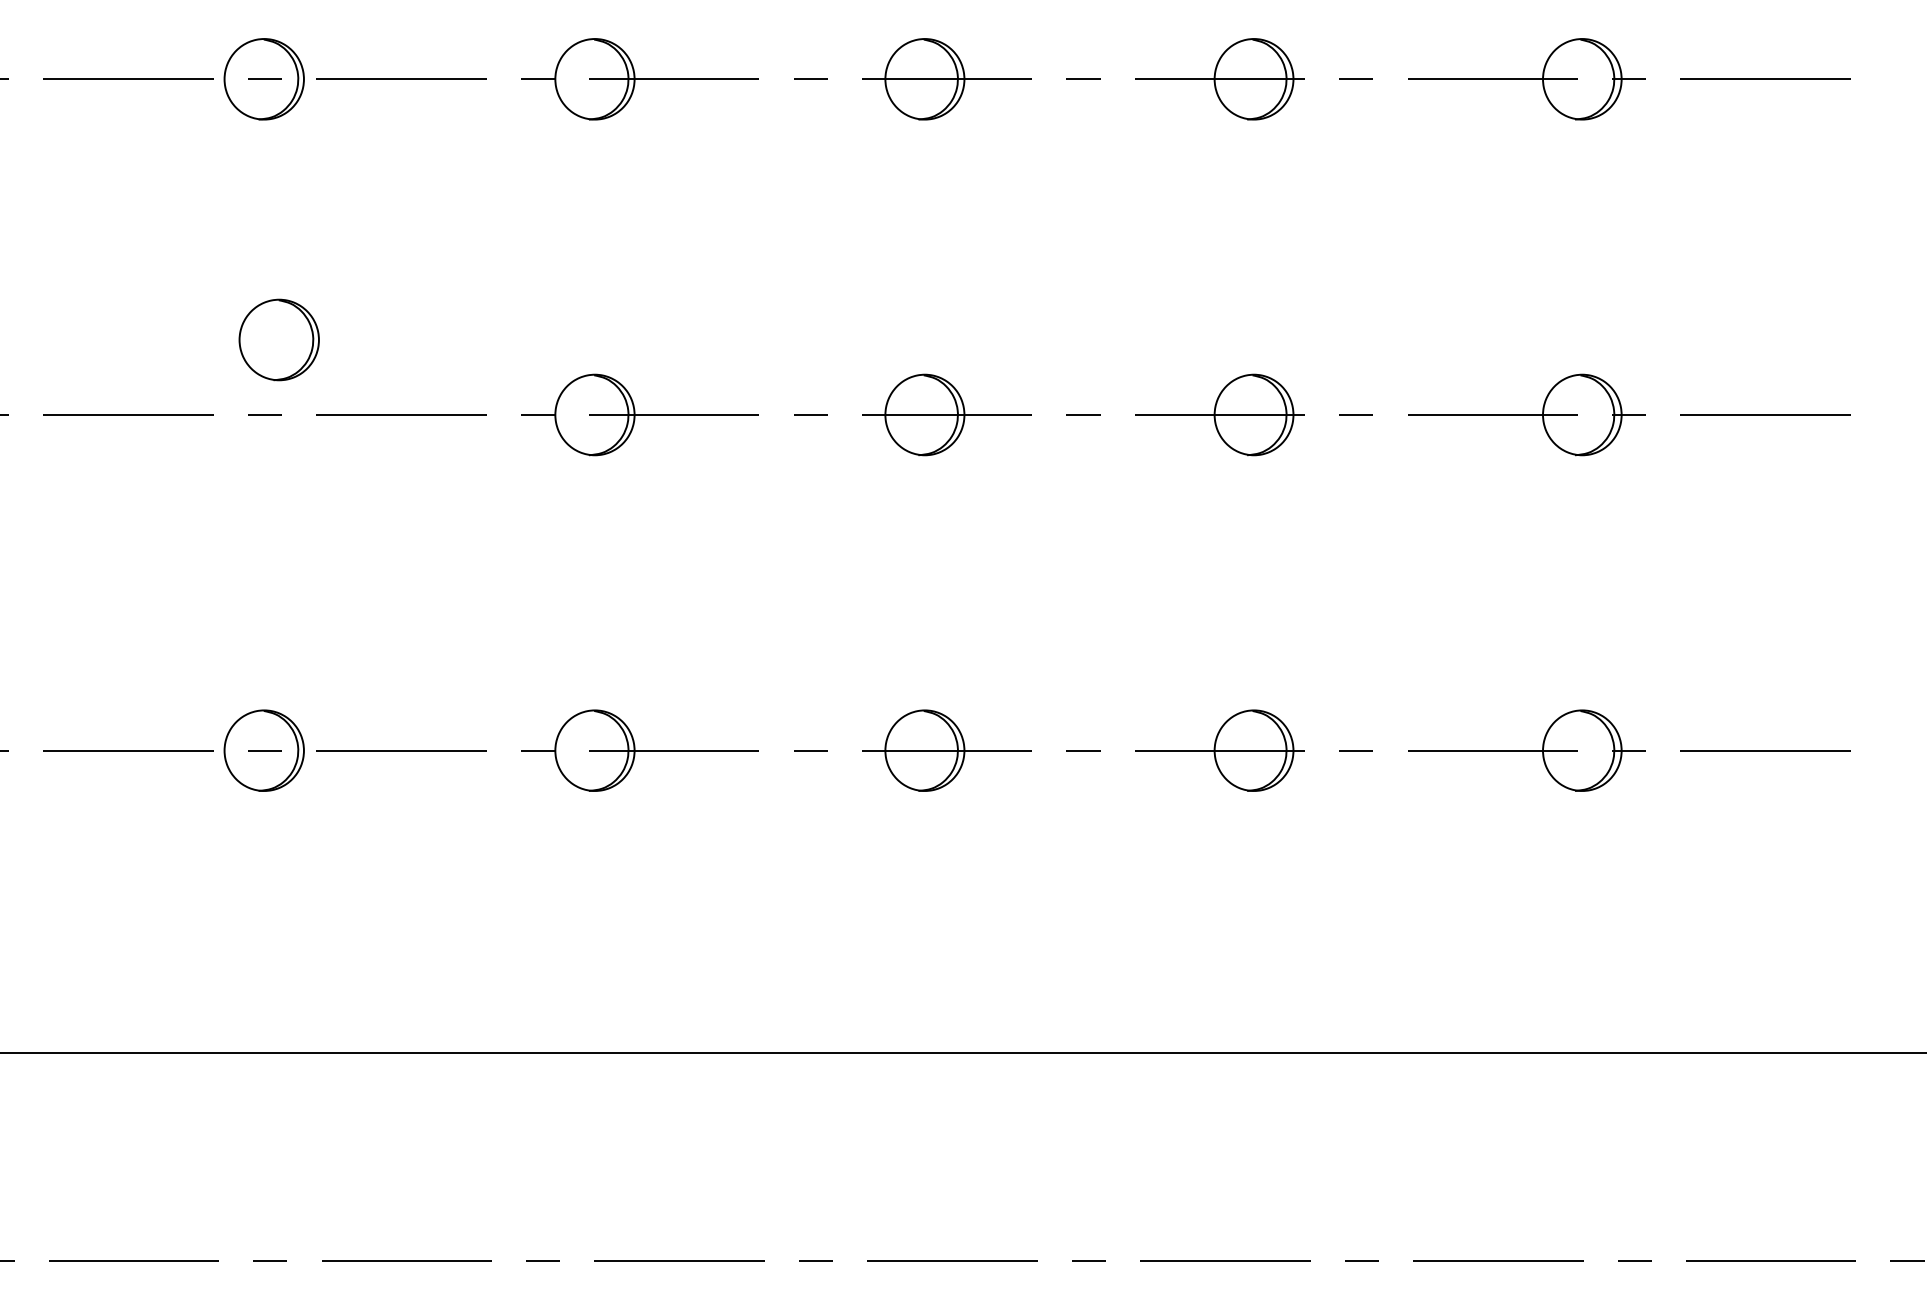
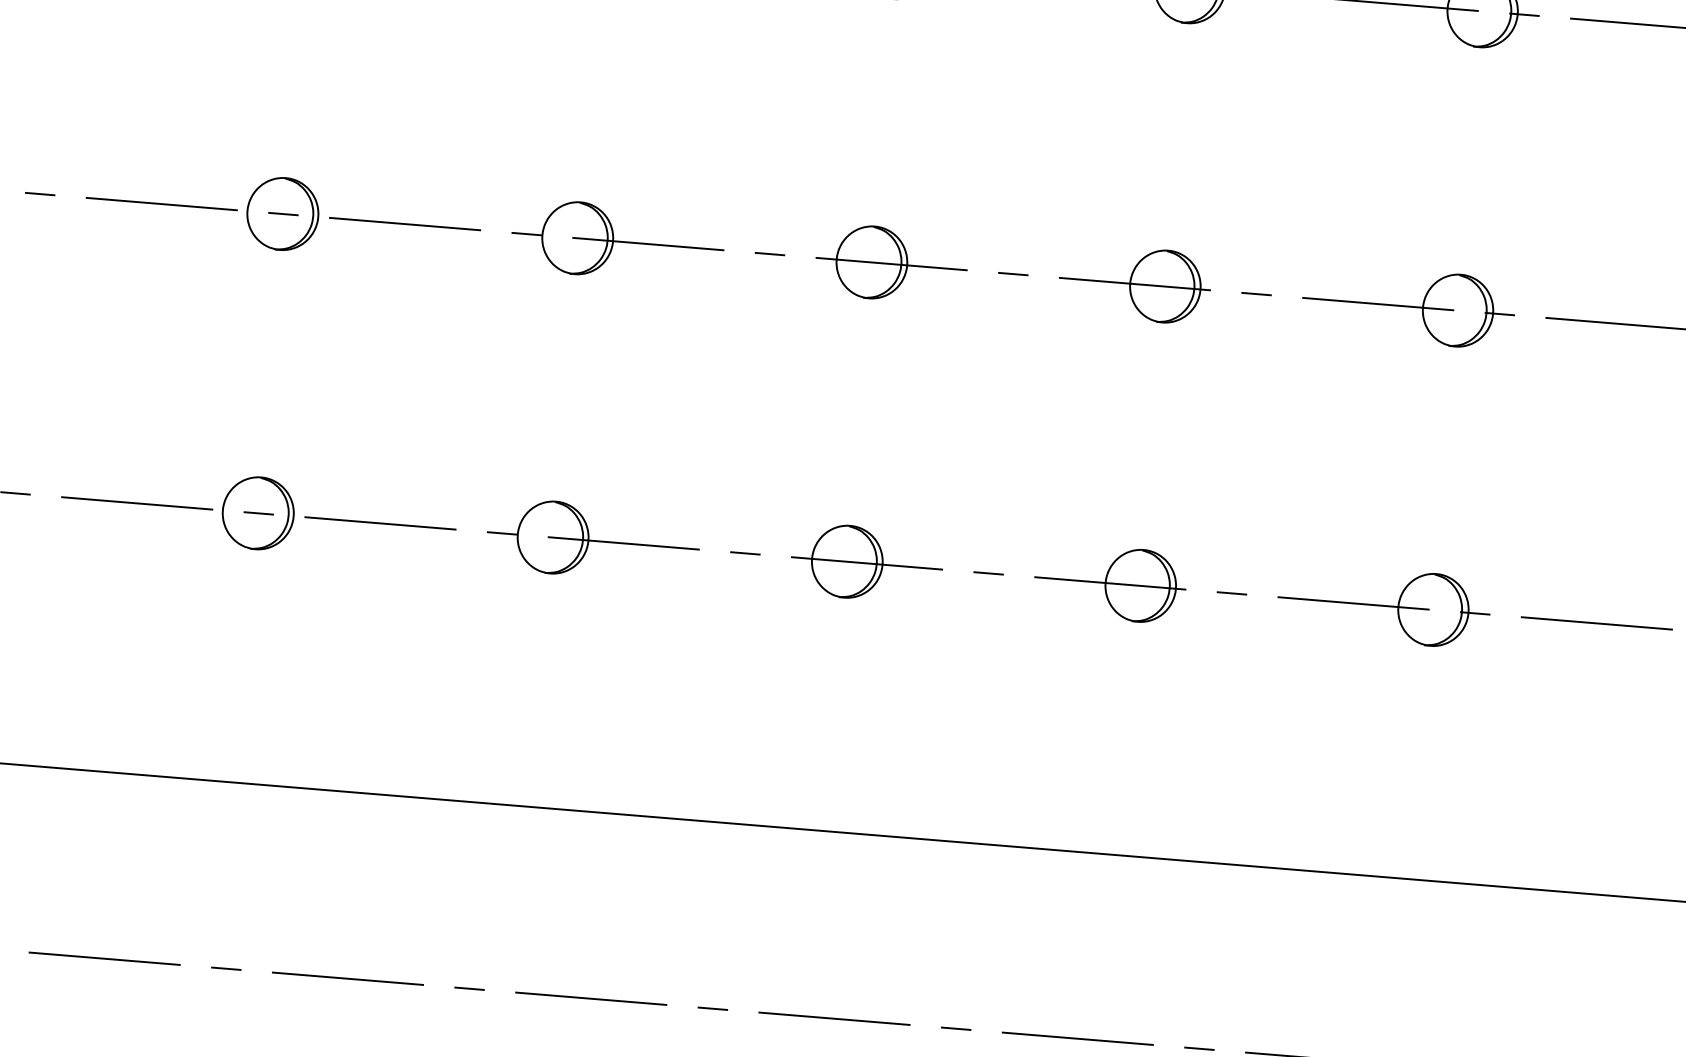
part: (278, 339) -> (282, 213), moved

